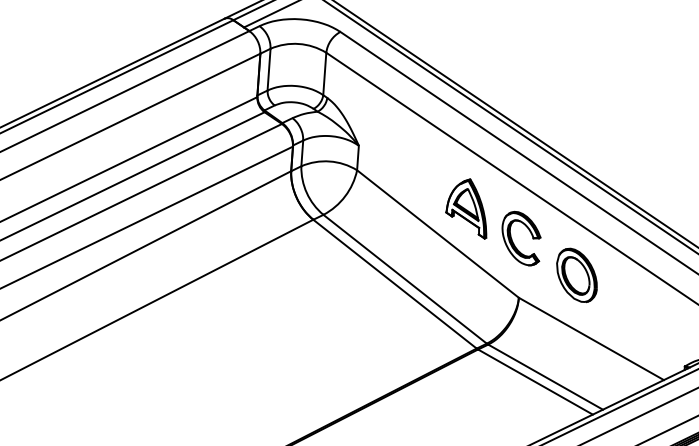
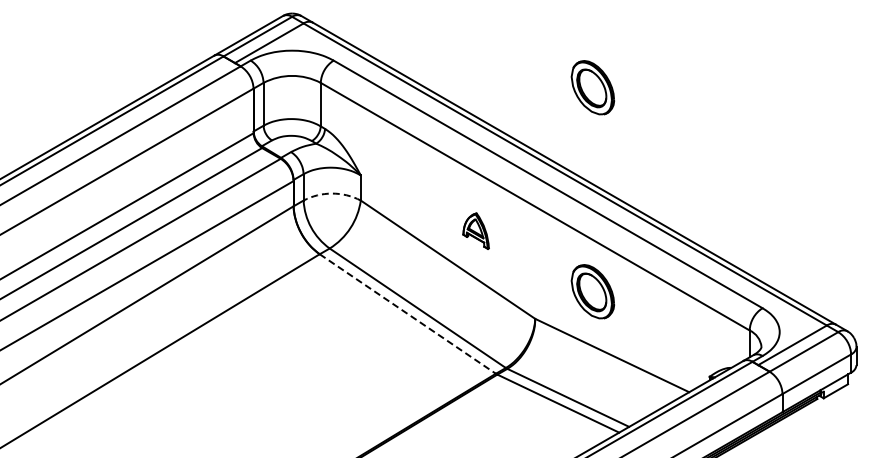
part: (590, 76) -> (592, 87), added
arc: (330, 161) -> (332, 193), solid -> dashed
part: (466, 207) -> (475, 230), size x0.6
part: (513, 241) -> (525, 261), removed
line: (395, 284) -> (408, 314), solid -> dashed

